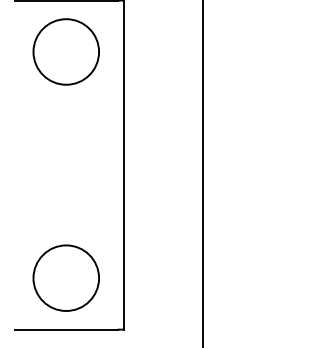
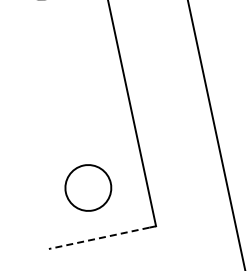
circle: (65, 277) -> (87, 187), size x0.7
line: (65, 329) -> (98, 238), solid -> dashed

